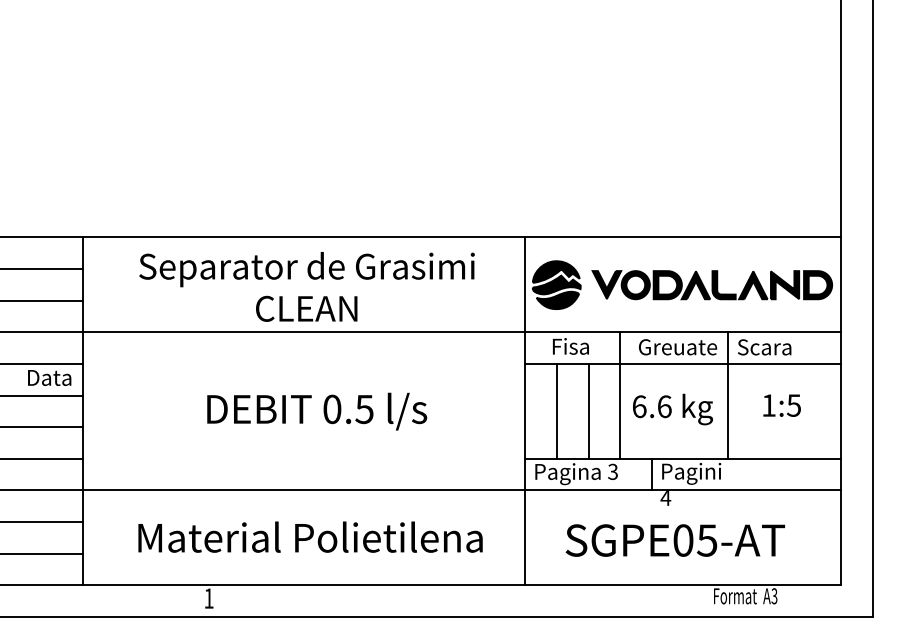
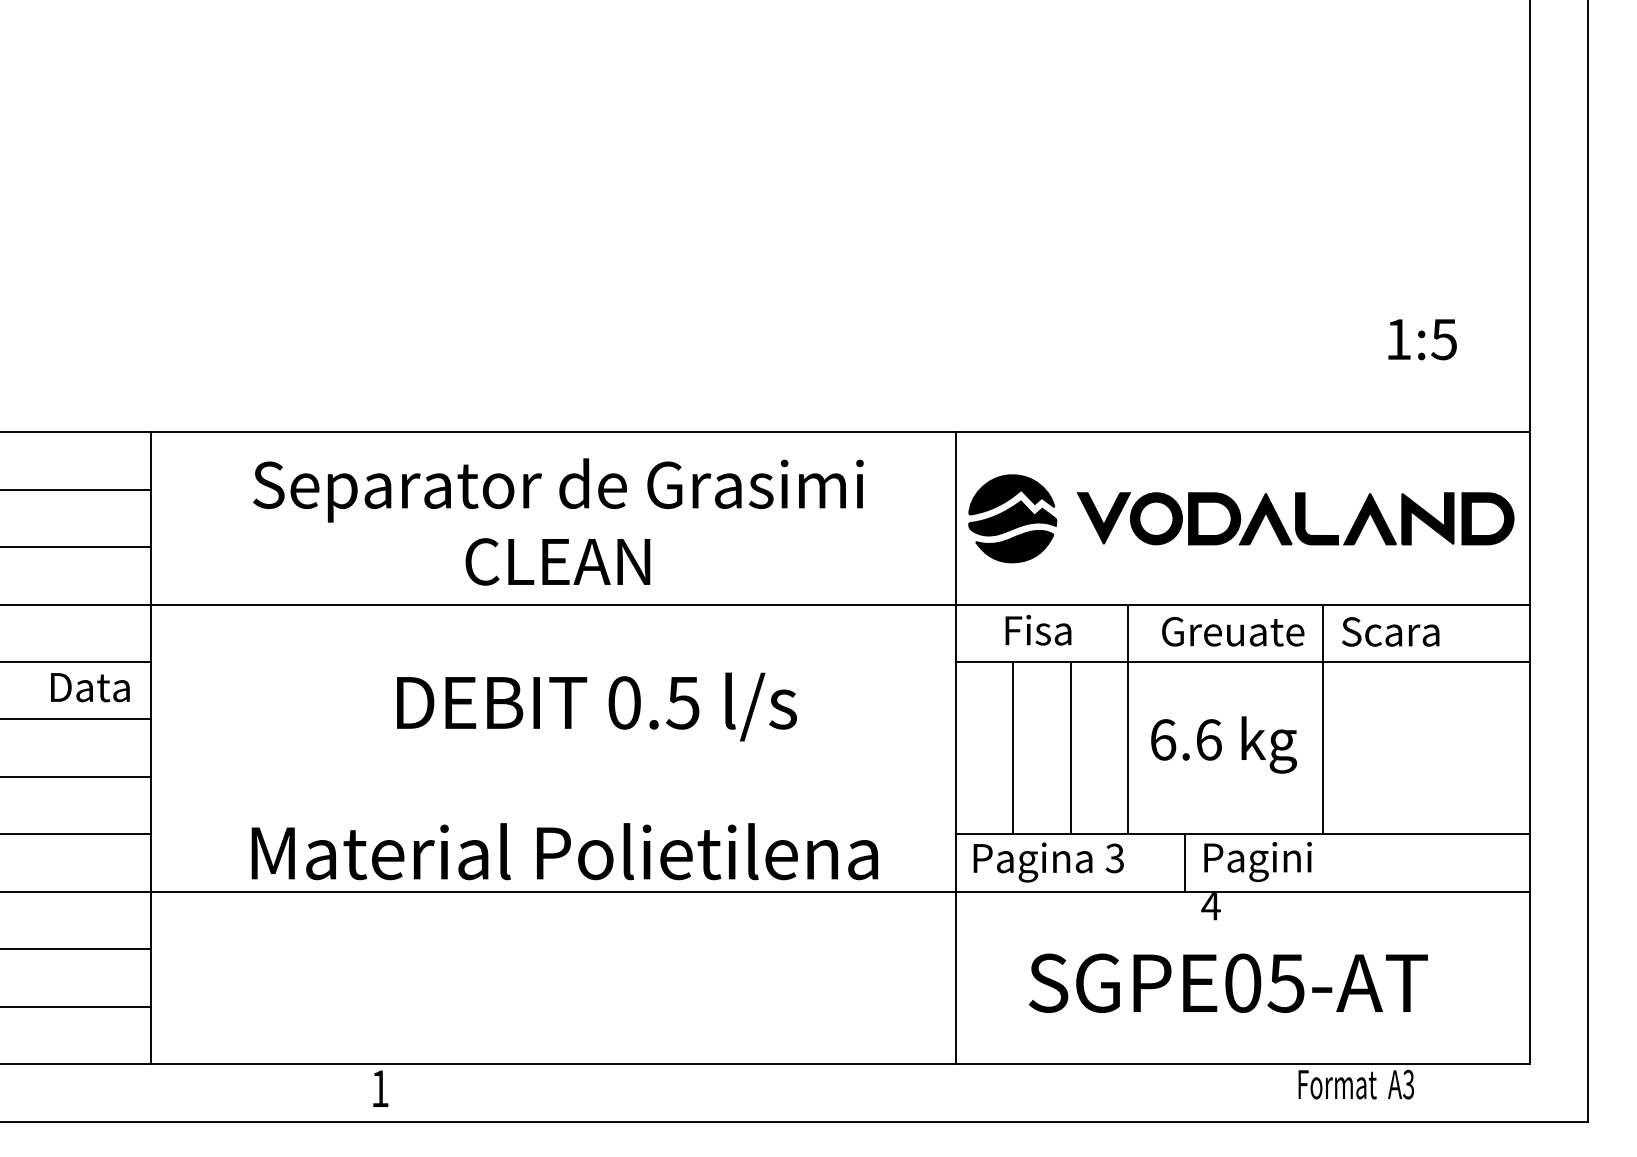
text: (781, 405) -> (1421, 339), moved
text: (317, 411) -> (597, 706), moved
text: (310, 536) -> (564, 850), moved

